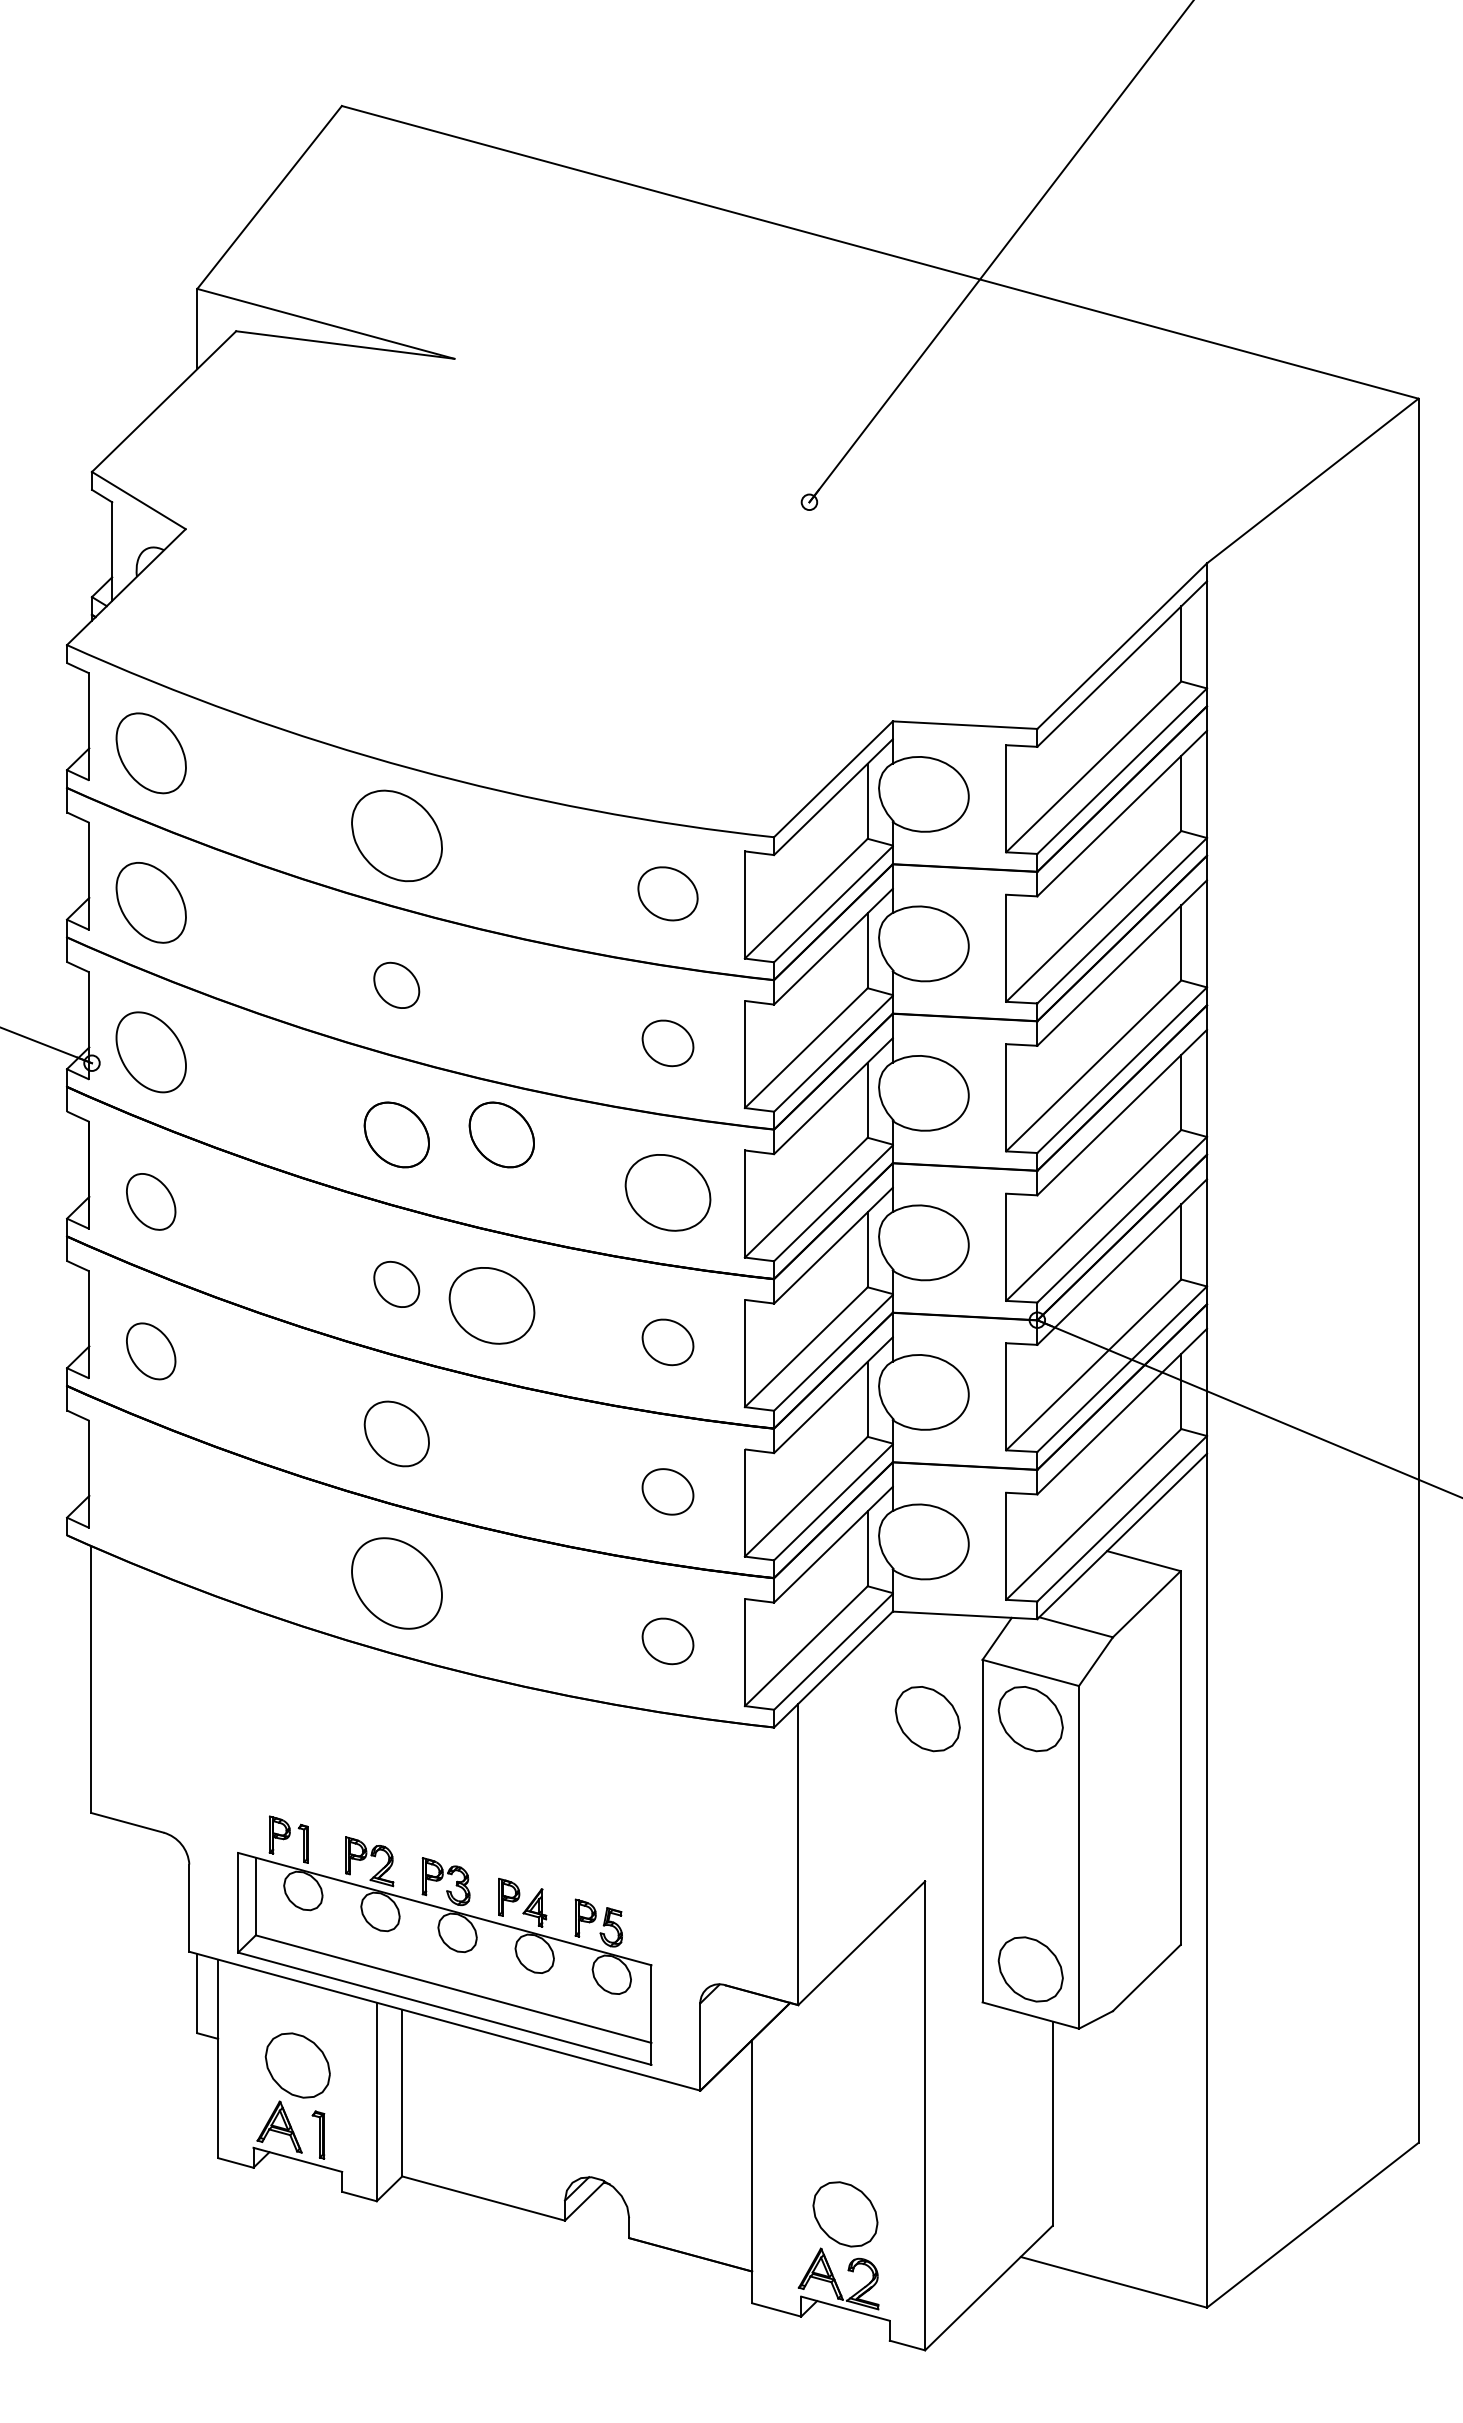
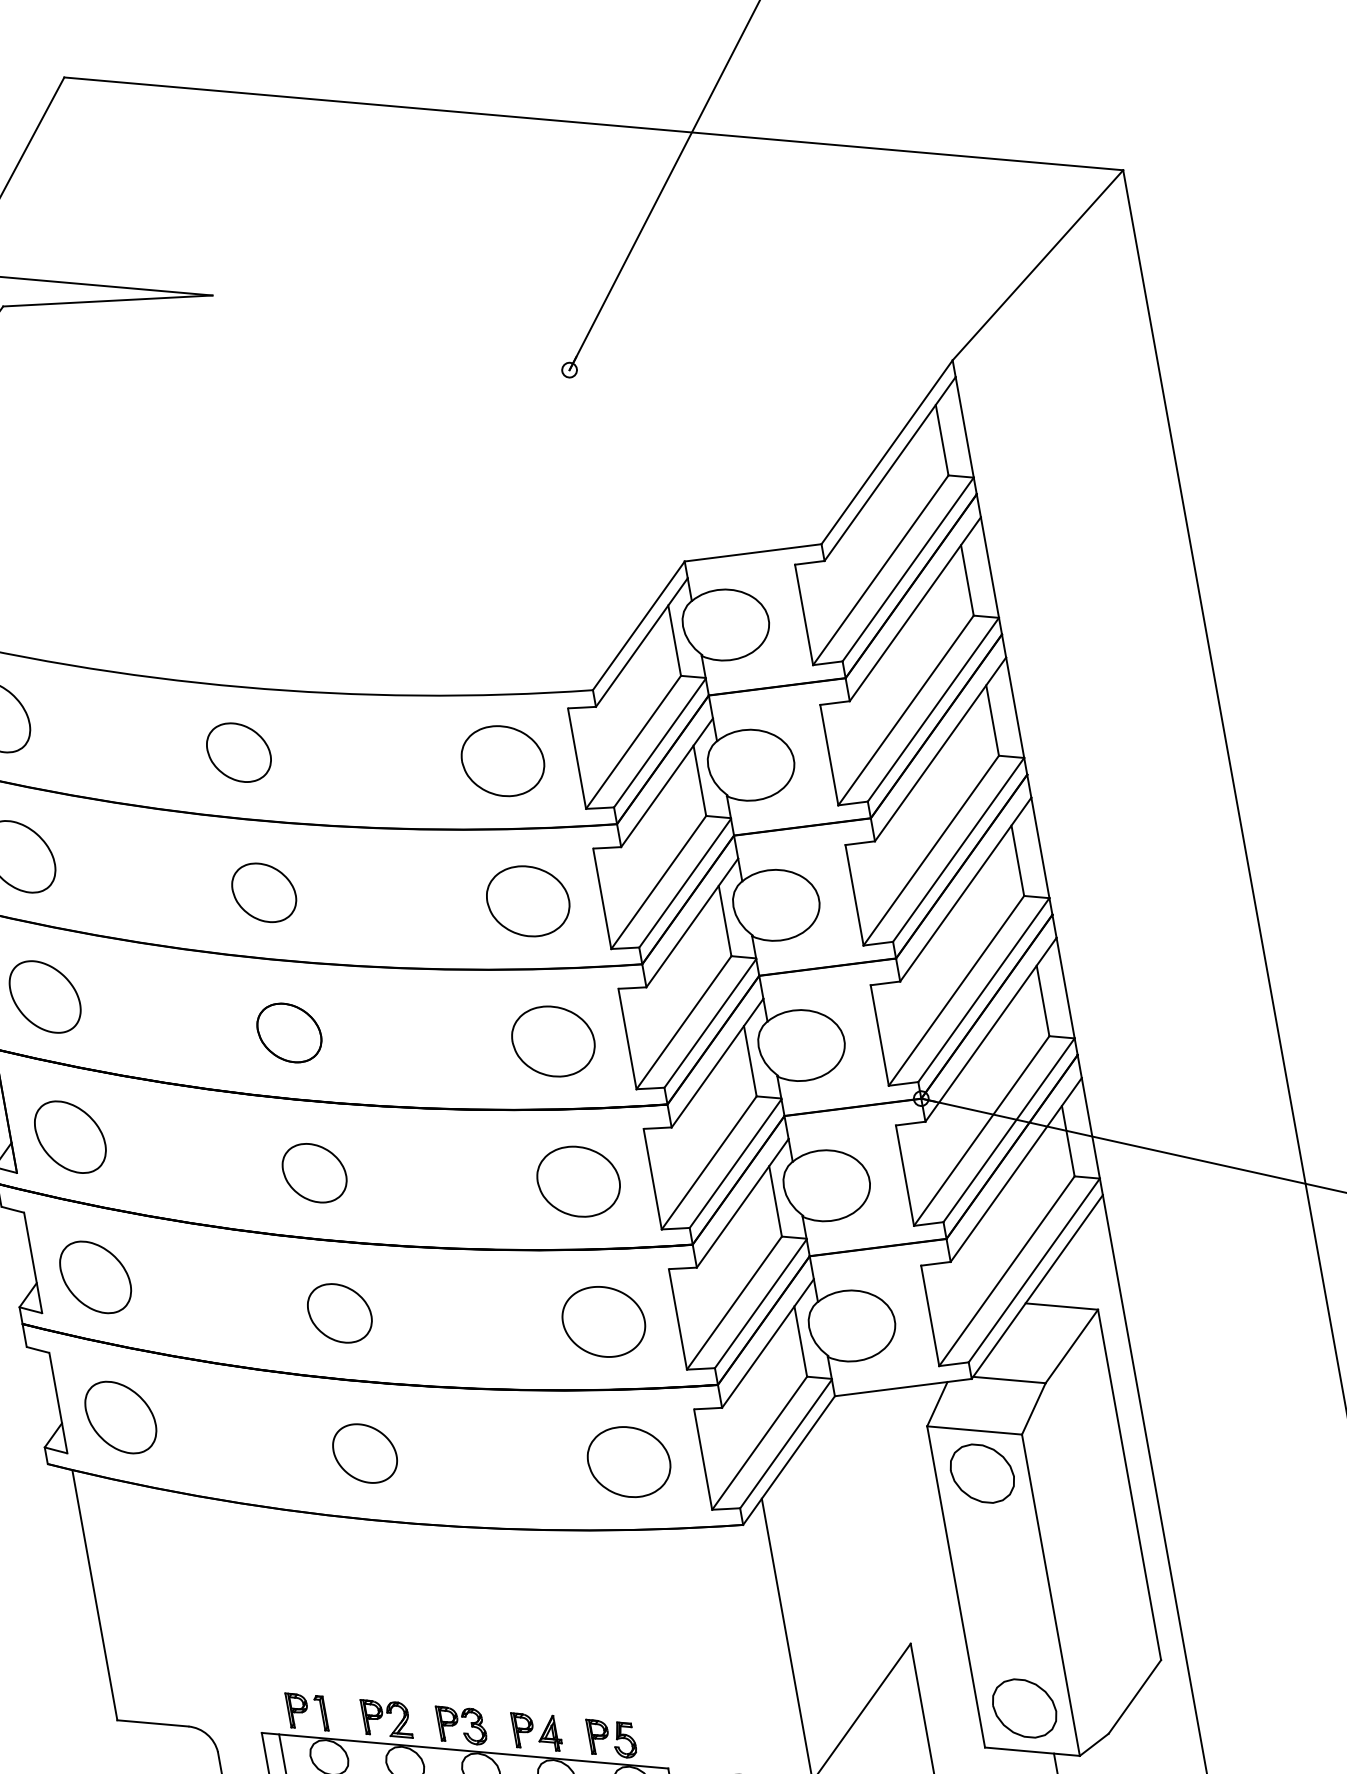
part: (396, 835) -> (238, 752), size x0.71
part: (667, 893) -> (502, 760), size x1.43
part: (396, 985) -> (263, 892), size x1.43
part: (667, 1043) -> (527, 901), size x1.67
part: (501, 1134) -> (387, 1014), removed
part: (150, 1201) -> (69, 1136), size x1.43
part: (396, 1284) -> (314, 1173), size x1.43
part: (491, 1305) -> (406, 1176), removed
part: (667, 1342) -> (578, 1181), size x1.67
part: (150, 1351) -> (95, 1277), size x1.43
part: (667, 1491) -> (603, 1321), size x1.67
part: (150, 1500) -> (120, 1417), added
part: (396, 1583) -> (364, 1453), size x0.71
part: (667, 1641) -> (628, 1462), size x1.67
part: (927, 1719) -> (885, 1491), removed

